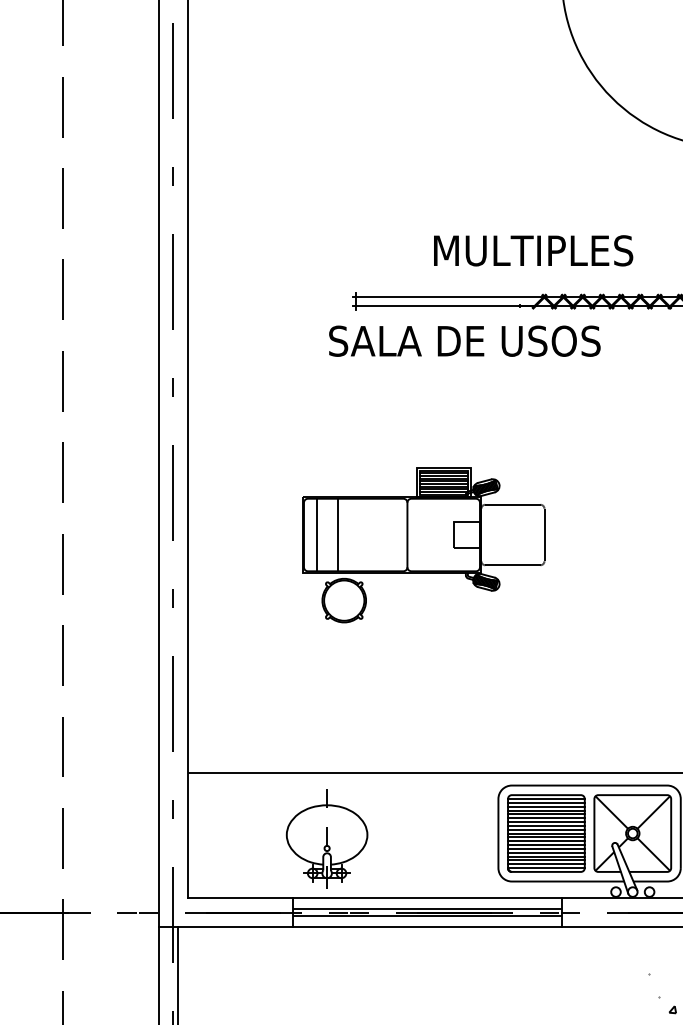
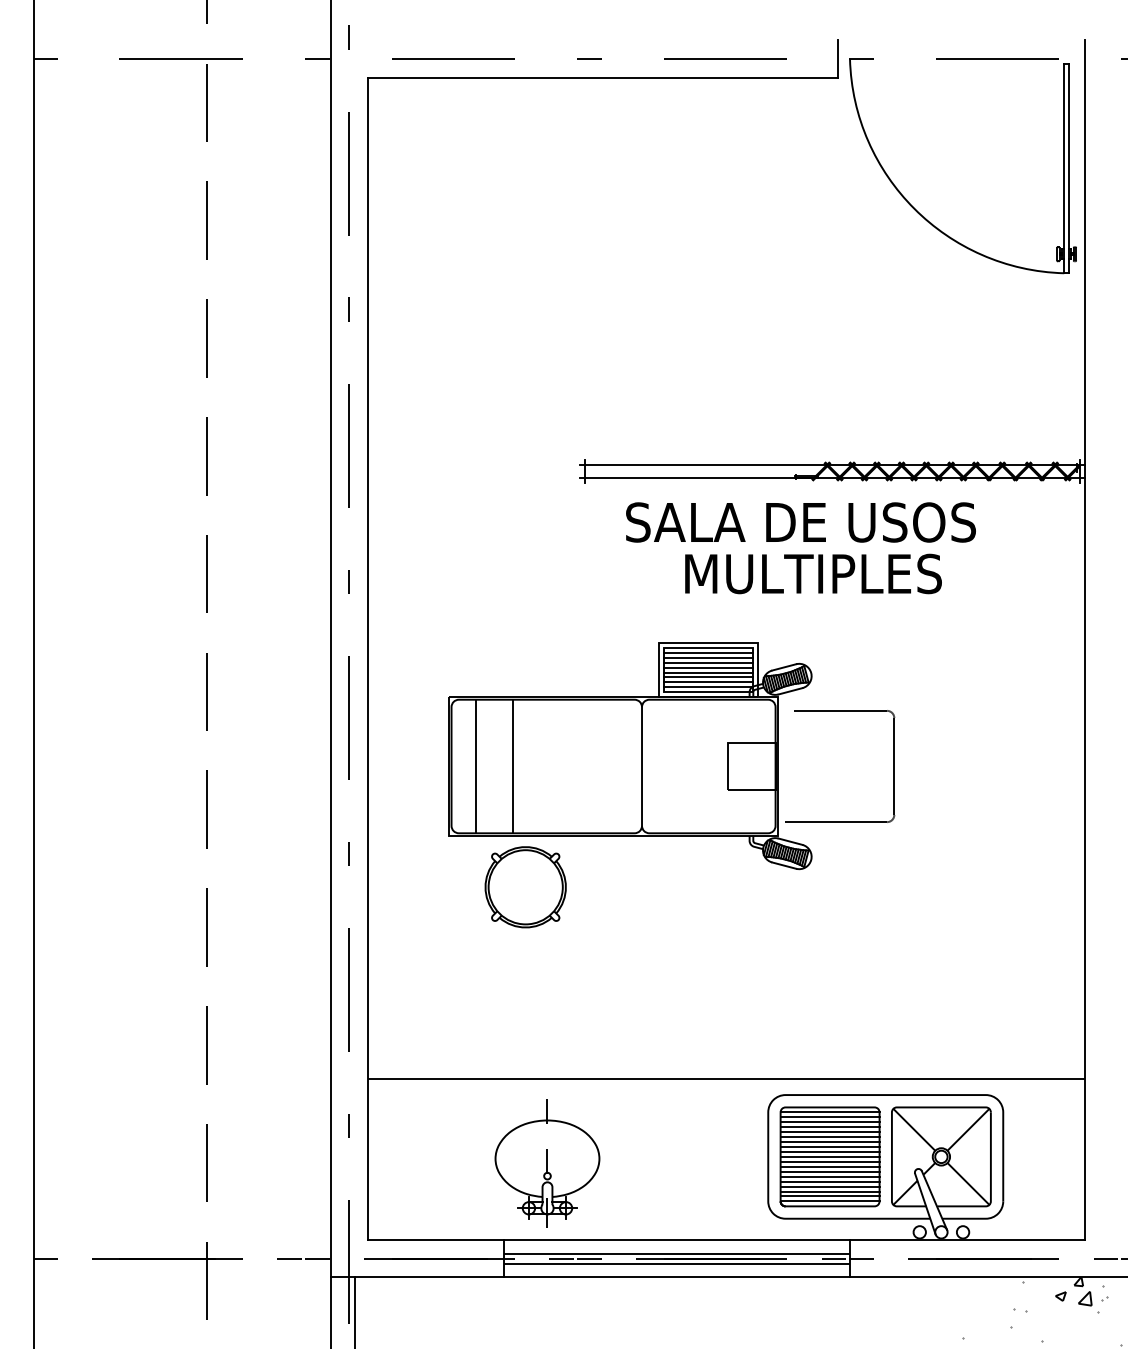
text: (533, 250) -> (813, 573), moved
text: (464, 341) -> (800, 522), moved
part: (423, 545) -> (671, 785), size x1.43

